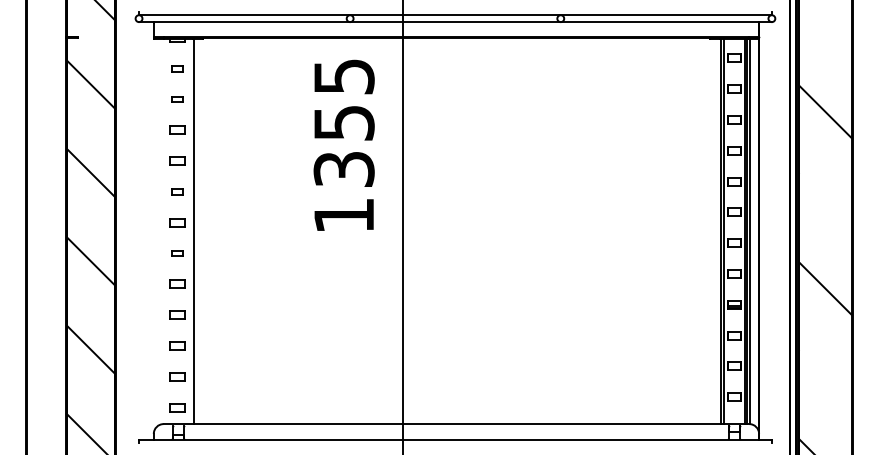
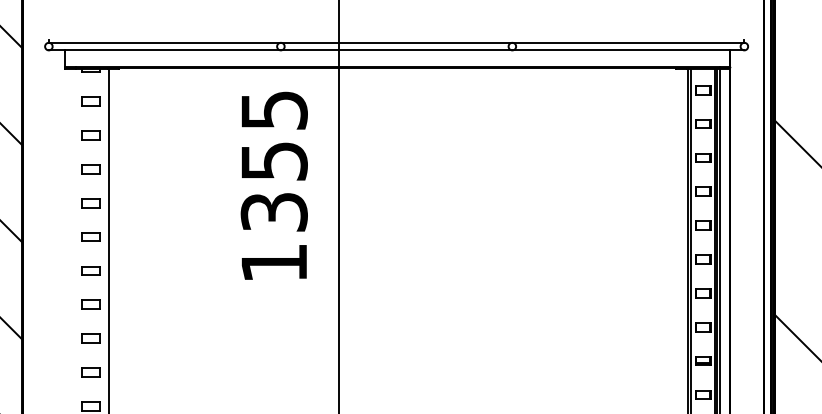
part: (177, 68) -> (91, 101), size x1.43
part: (177, 99) -> (91, 135), size x1.43
part: (177, 191) -> (91, 236), size x1.43
part: (177, 253) -> (91, 304), size x1.43

